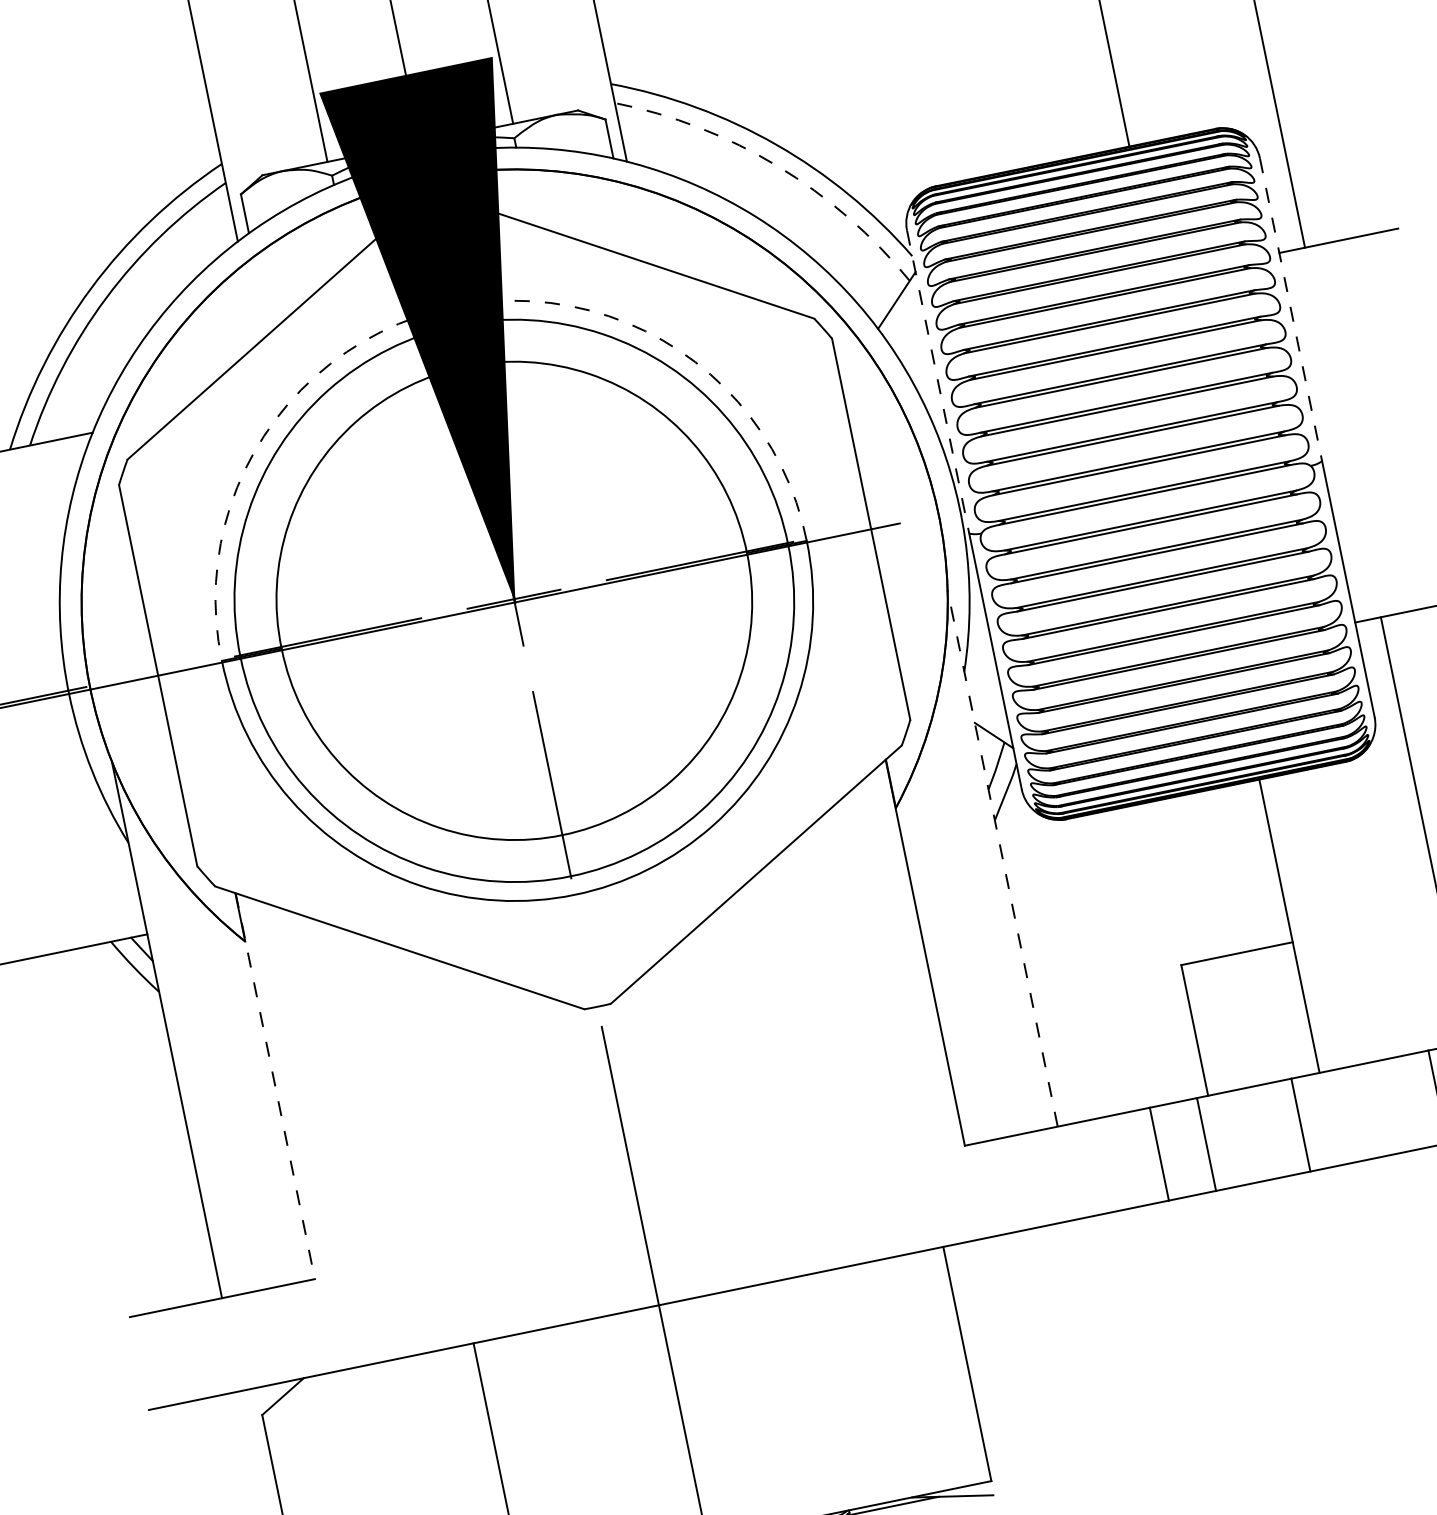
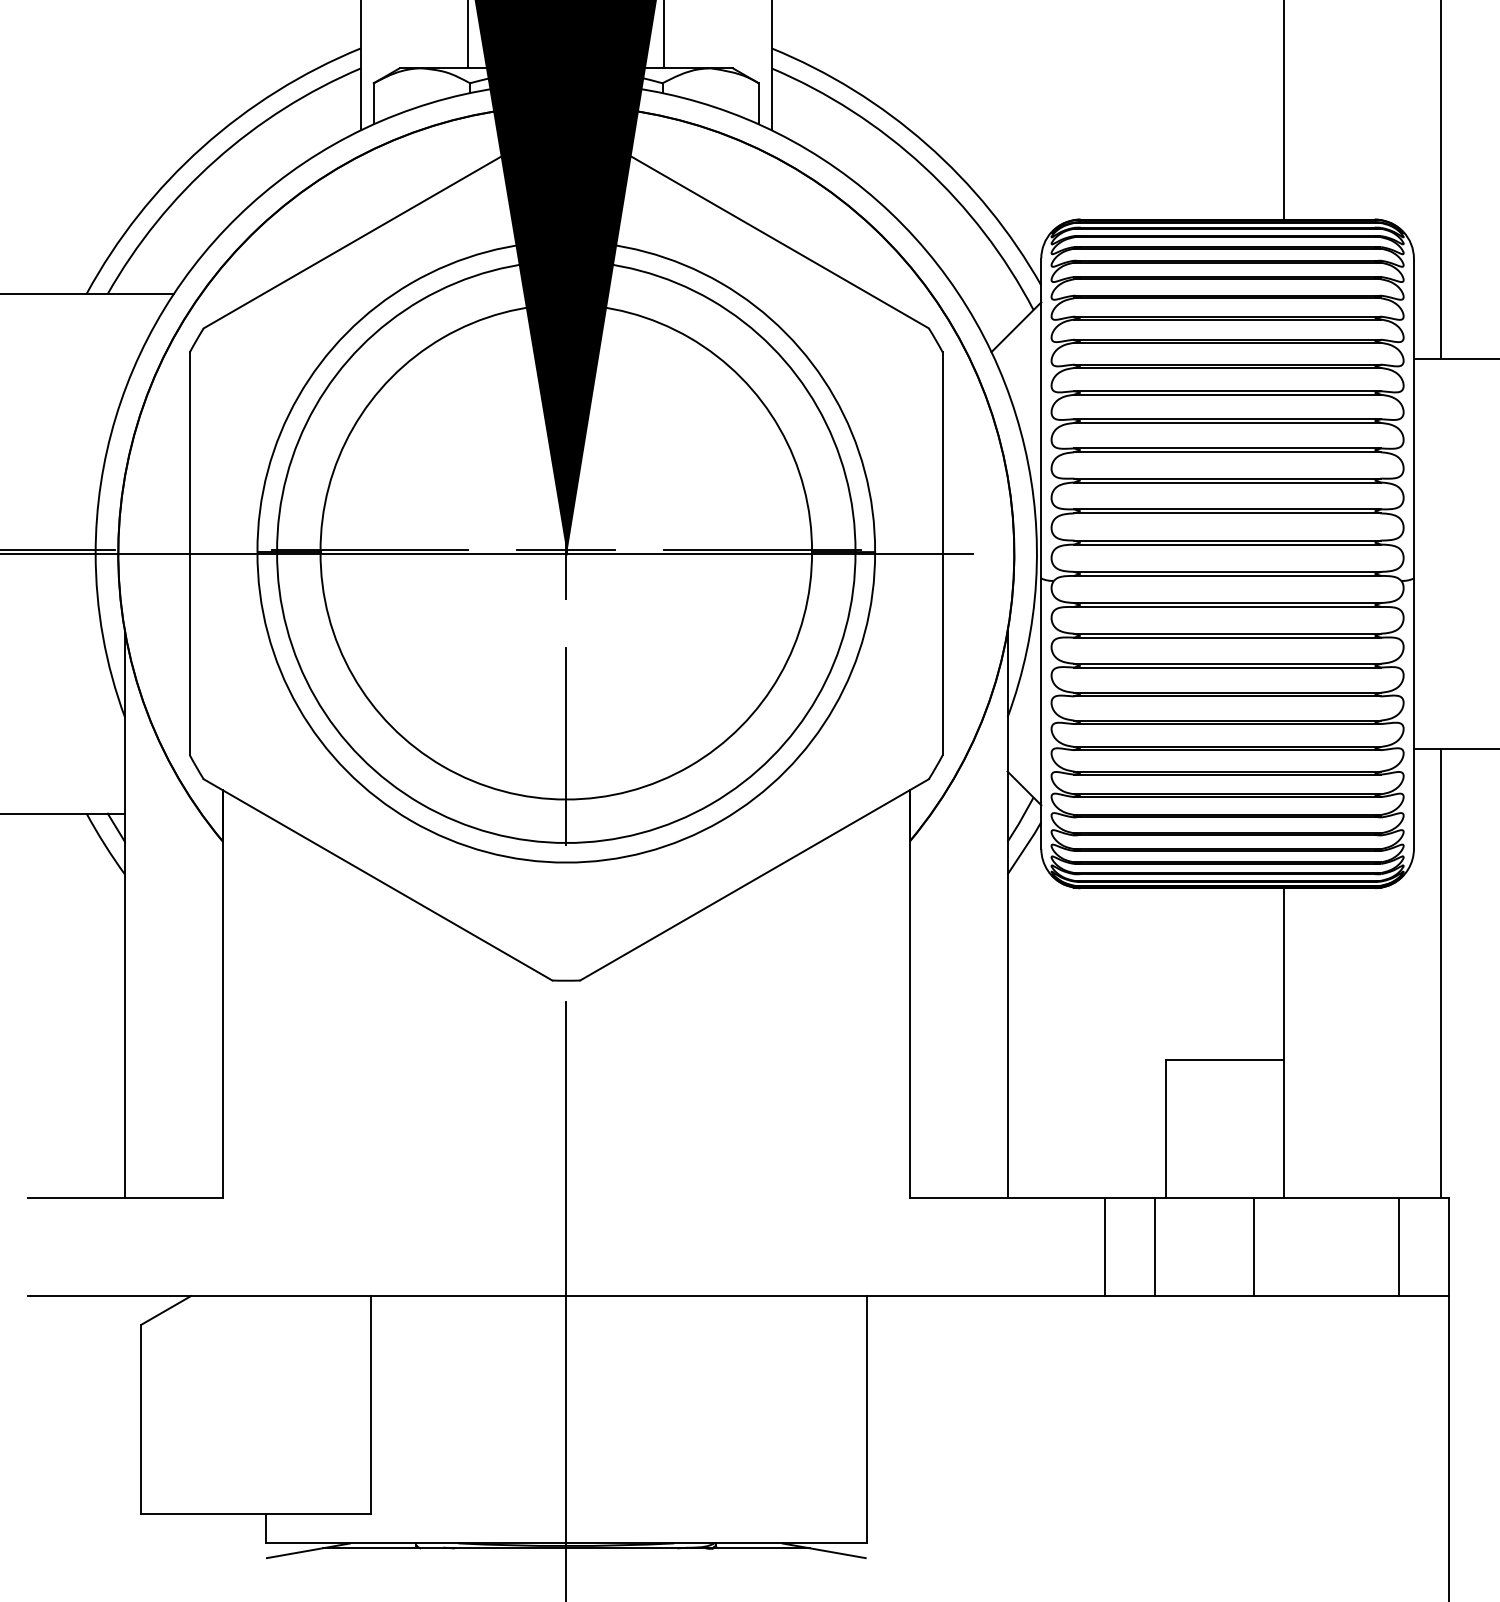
arc: (777, 166) -> (923, 166), dashed -> solid
arc: (454, 306) -> (566, 241), dashed -> solid
line: (1290, 309) -> (1413, 418), dashed -> solid
line: (938, 382) -> (1041, 418), dashed -> solid
line: (1002, 858) -> (1007, 914), dashed -> solid
line: (275, 1086) -> (223, 994), dashed -> solid

